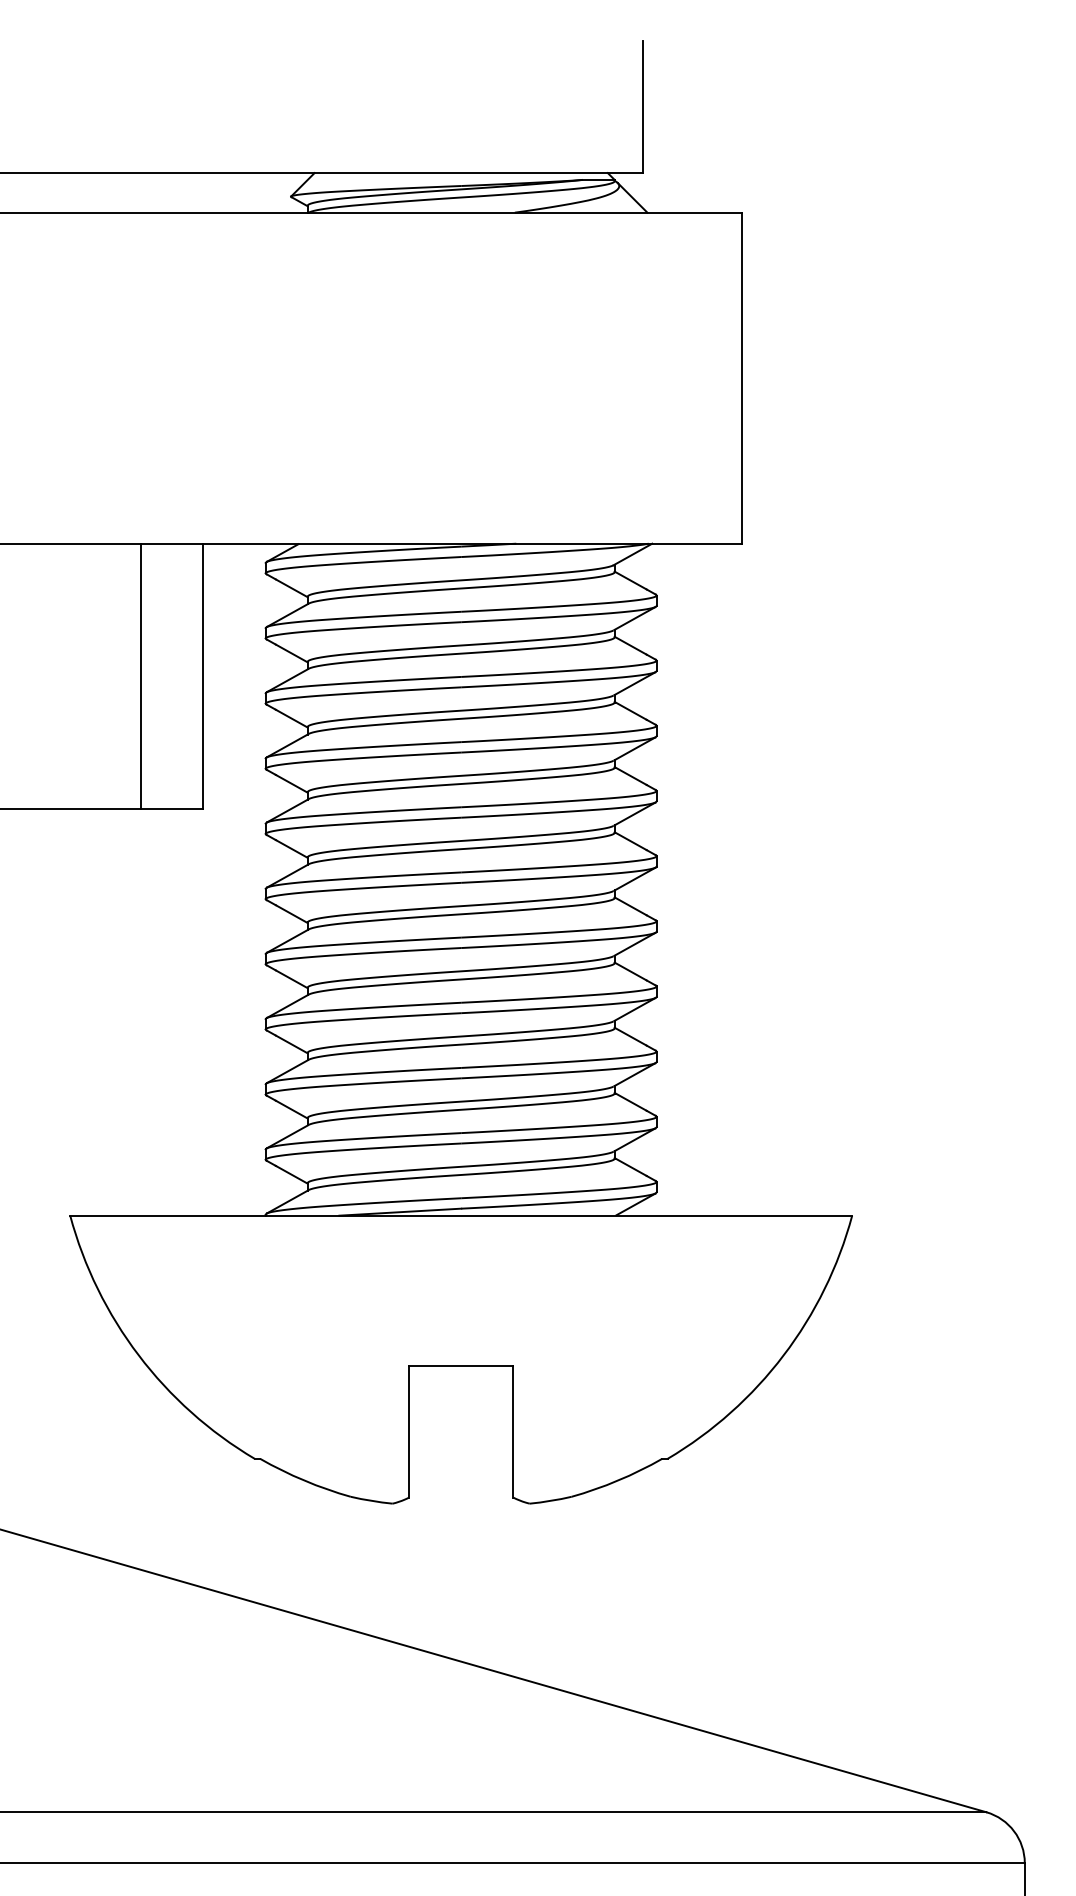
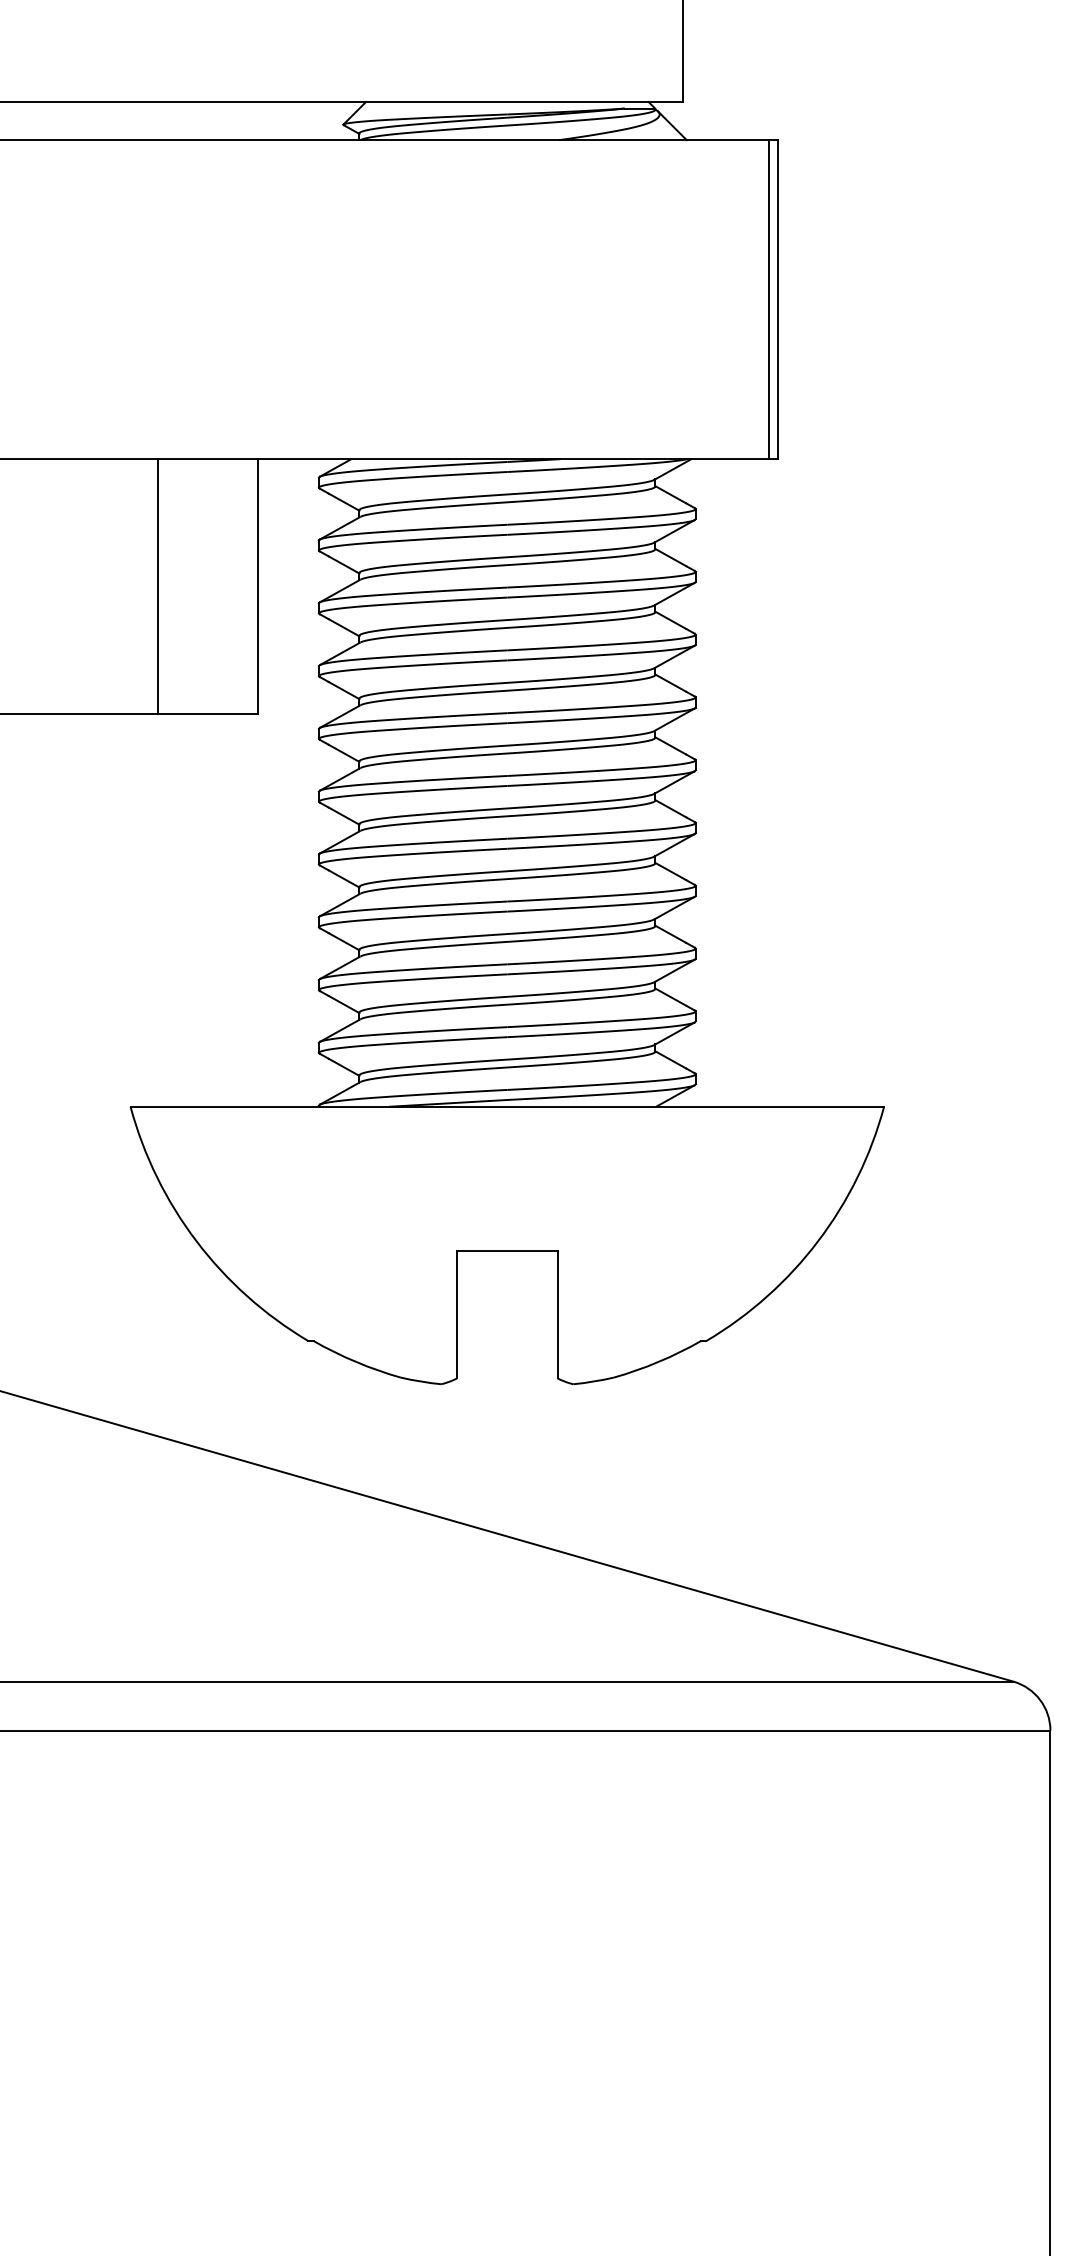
line: (732, 378) -> (768, 299), added
line: (140, 675) -> (158, 586), moved

